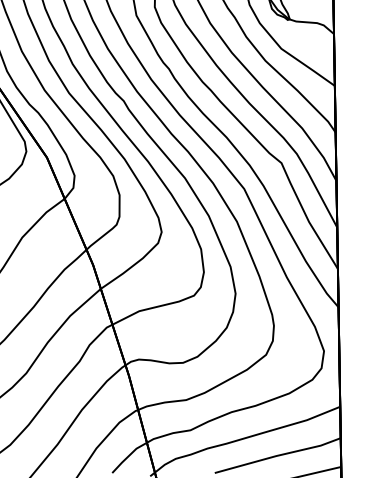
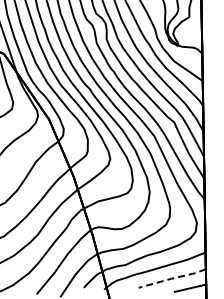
line: (278, 455) -> (172, 278), solid -> dashed

